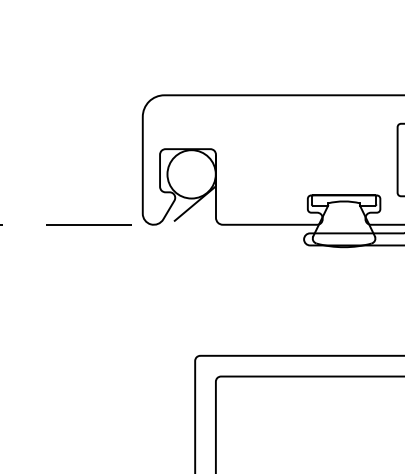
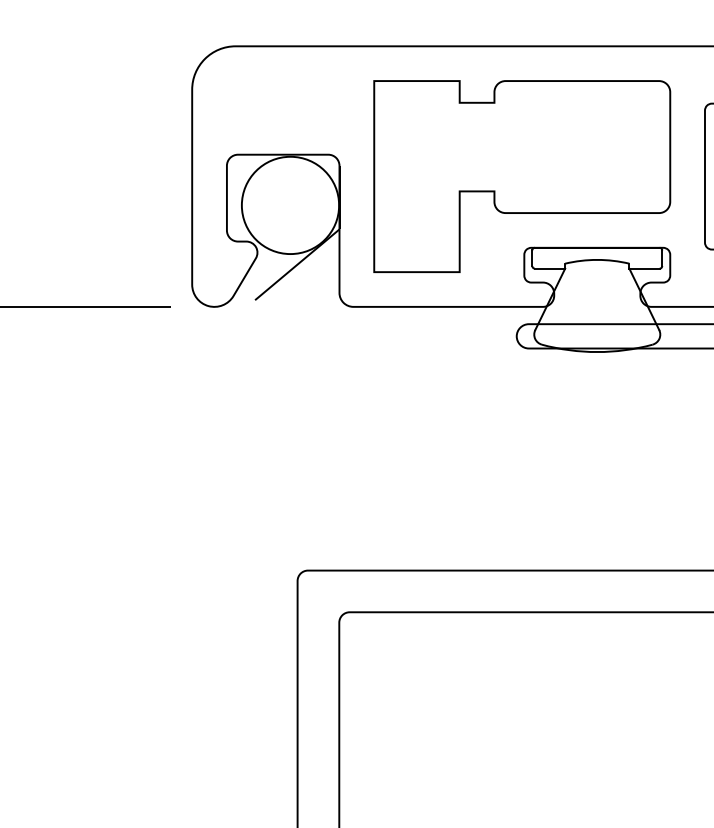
part: (306, 159) -> (521, 175), added

